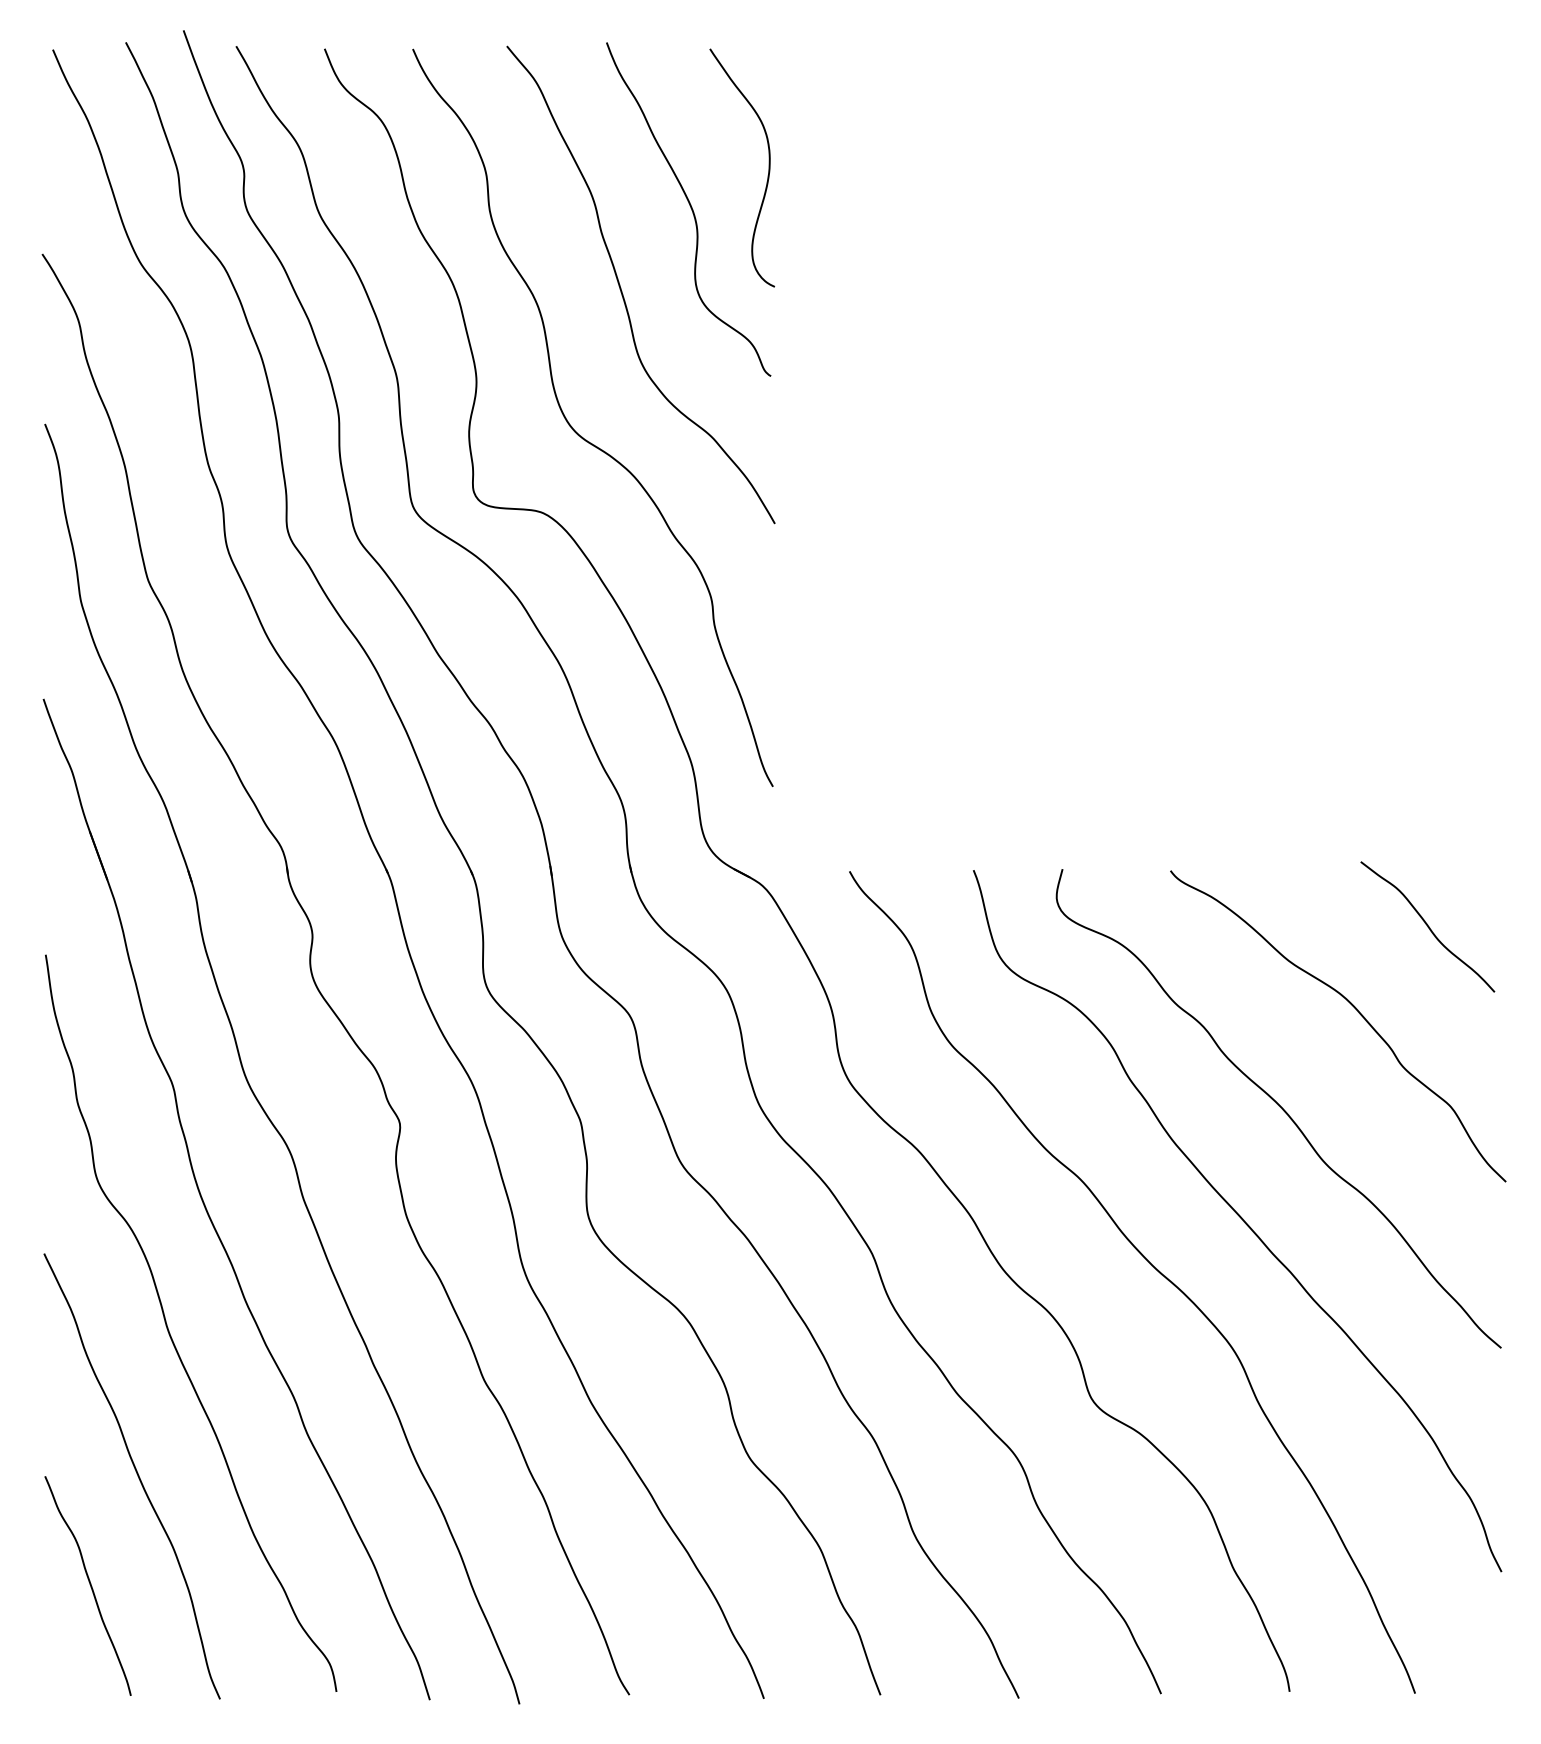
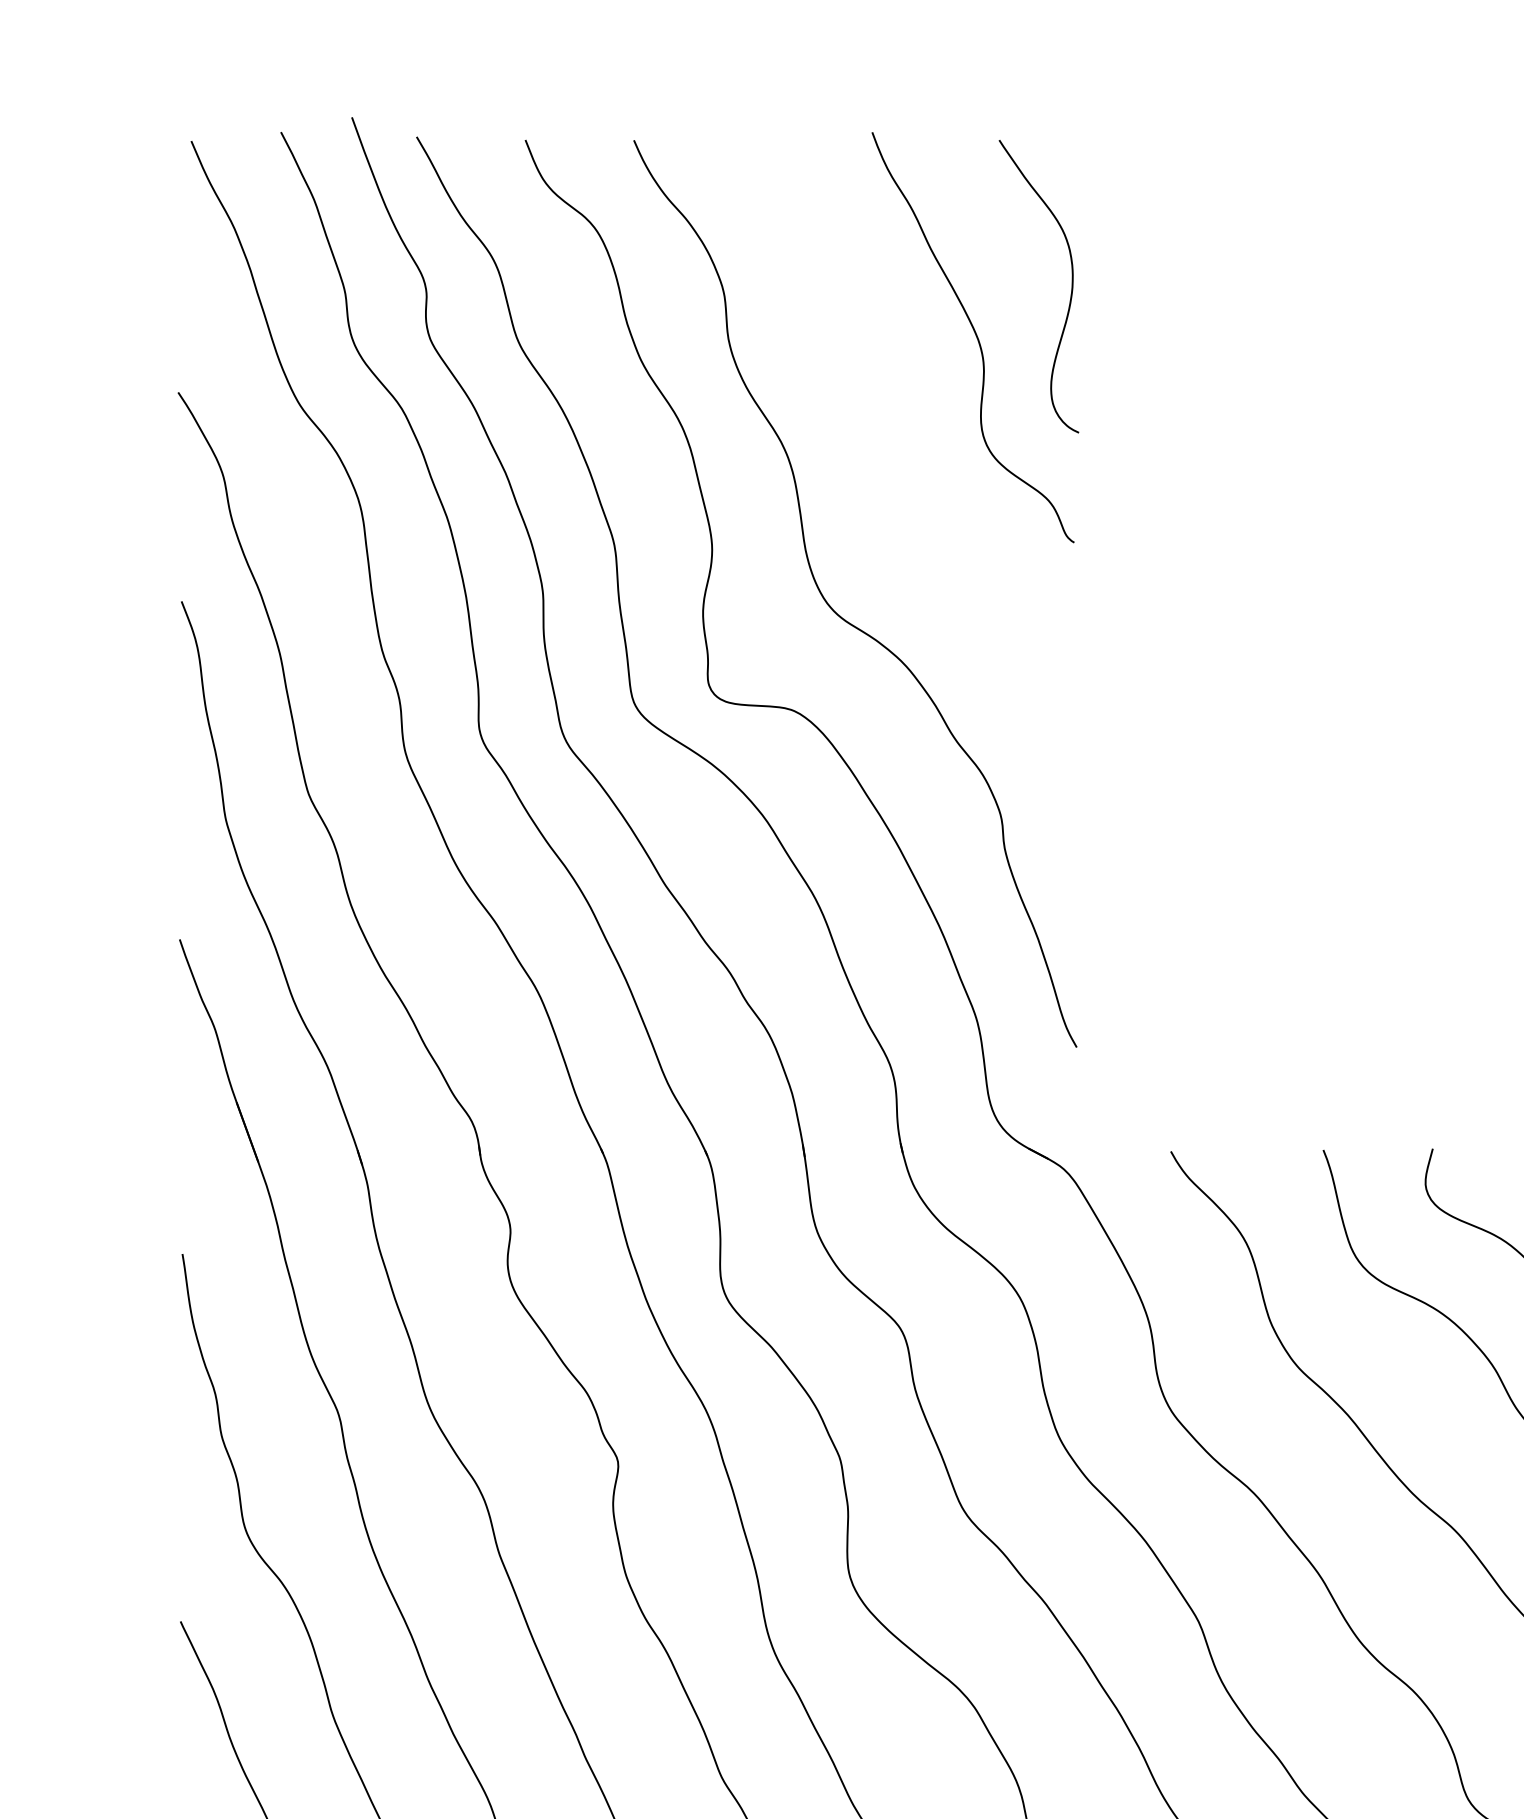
curve: (621, 287) -> (890, 433), removed

